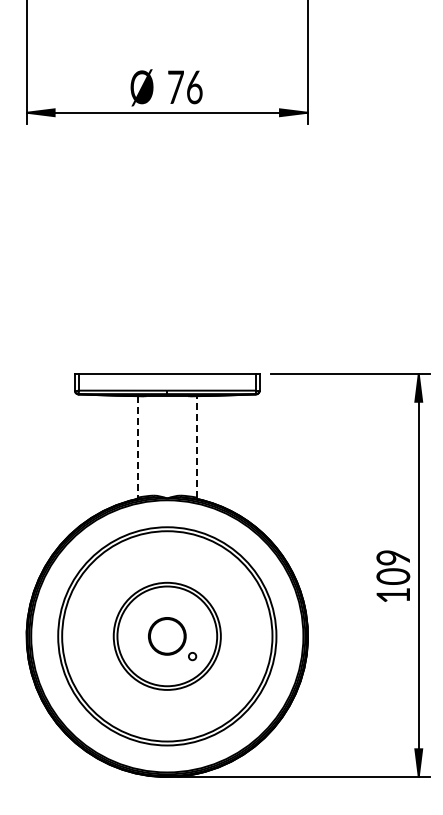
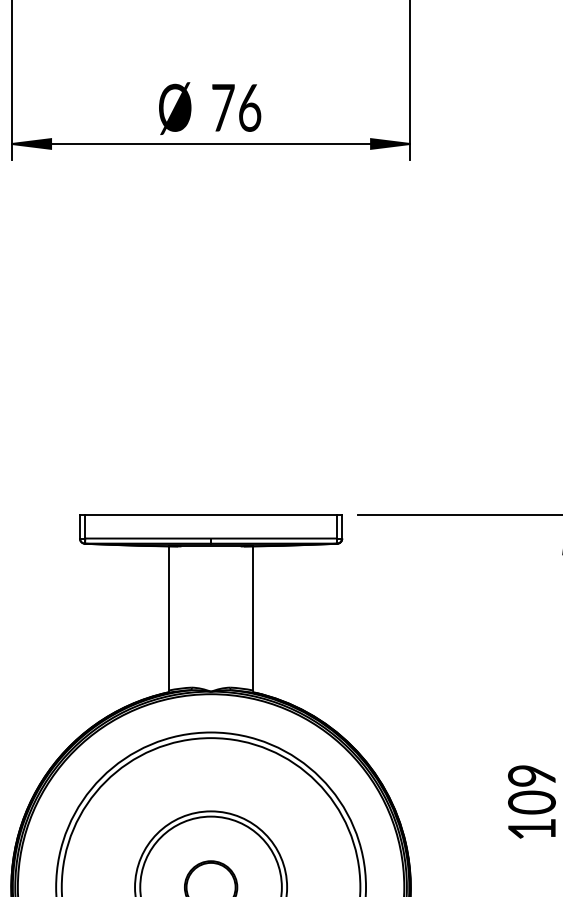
line: (137, 446) -> (168, 617), dashed -> solid
line: (196, 446) -> (252, 617), dashed -> solid

